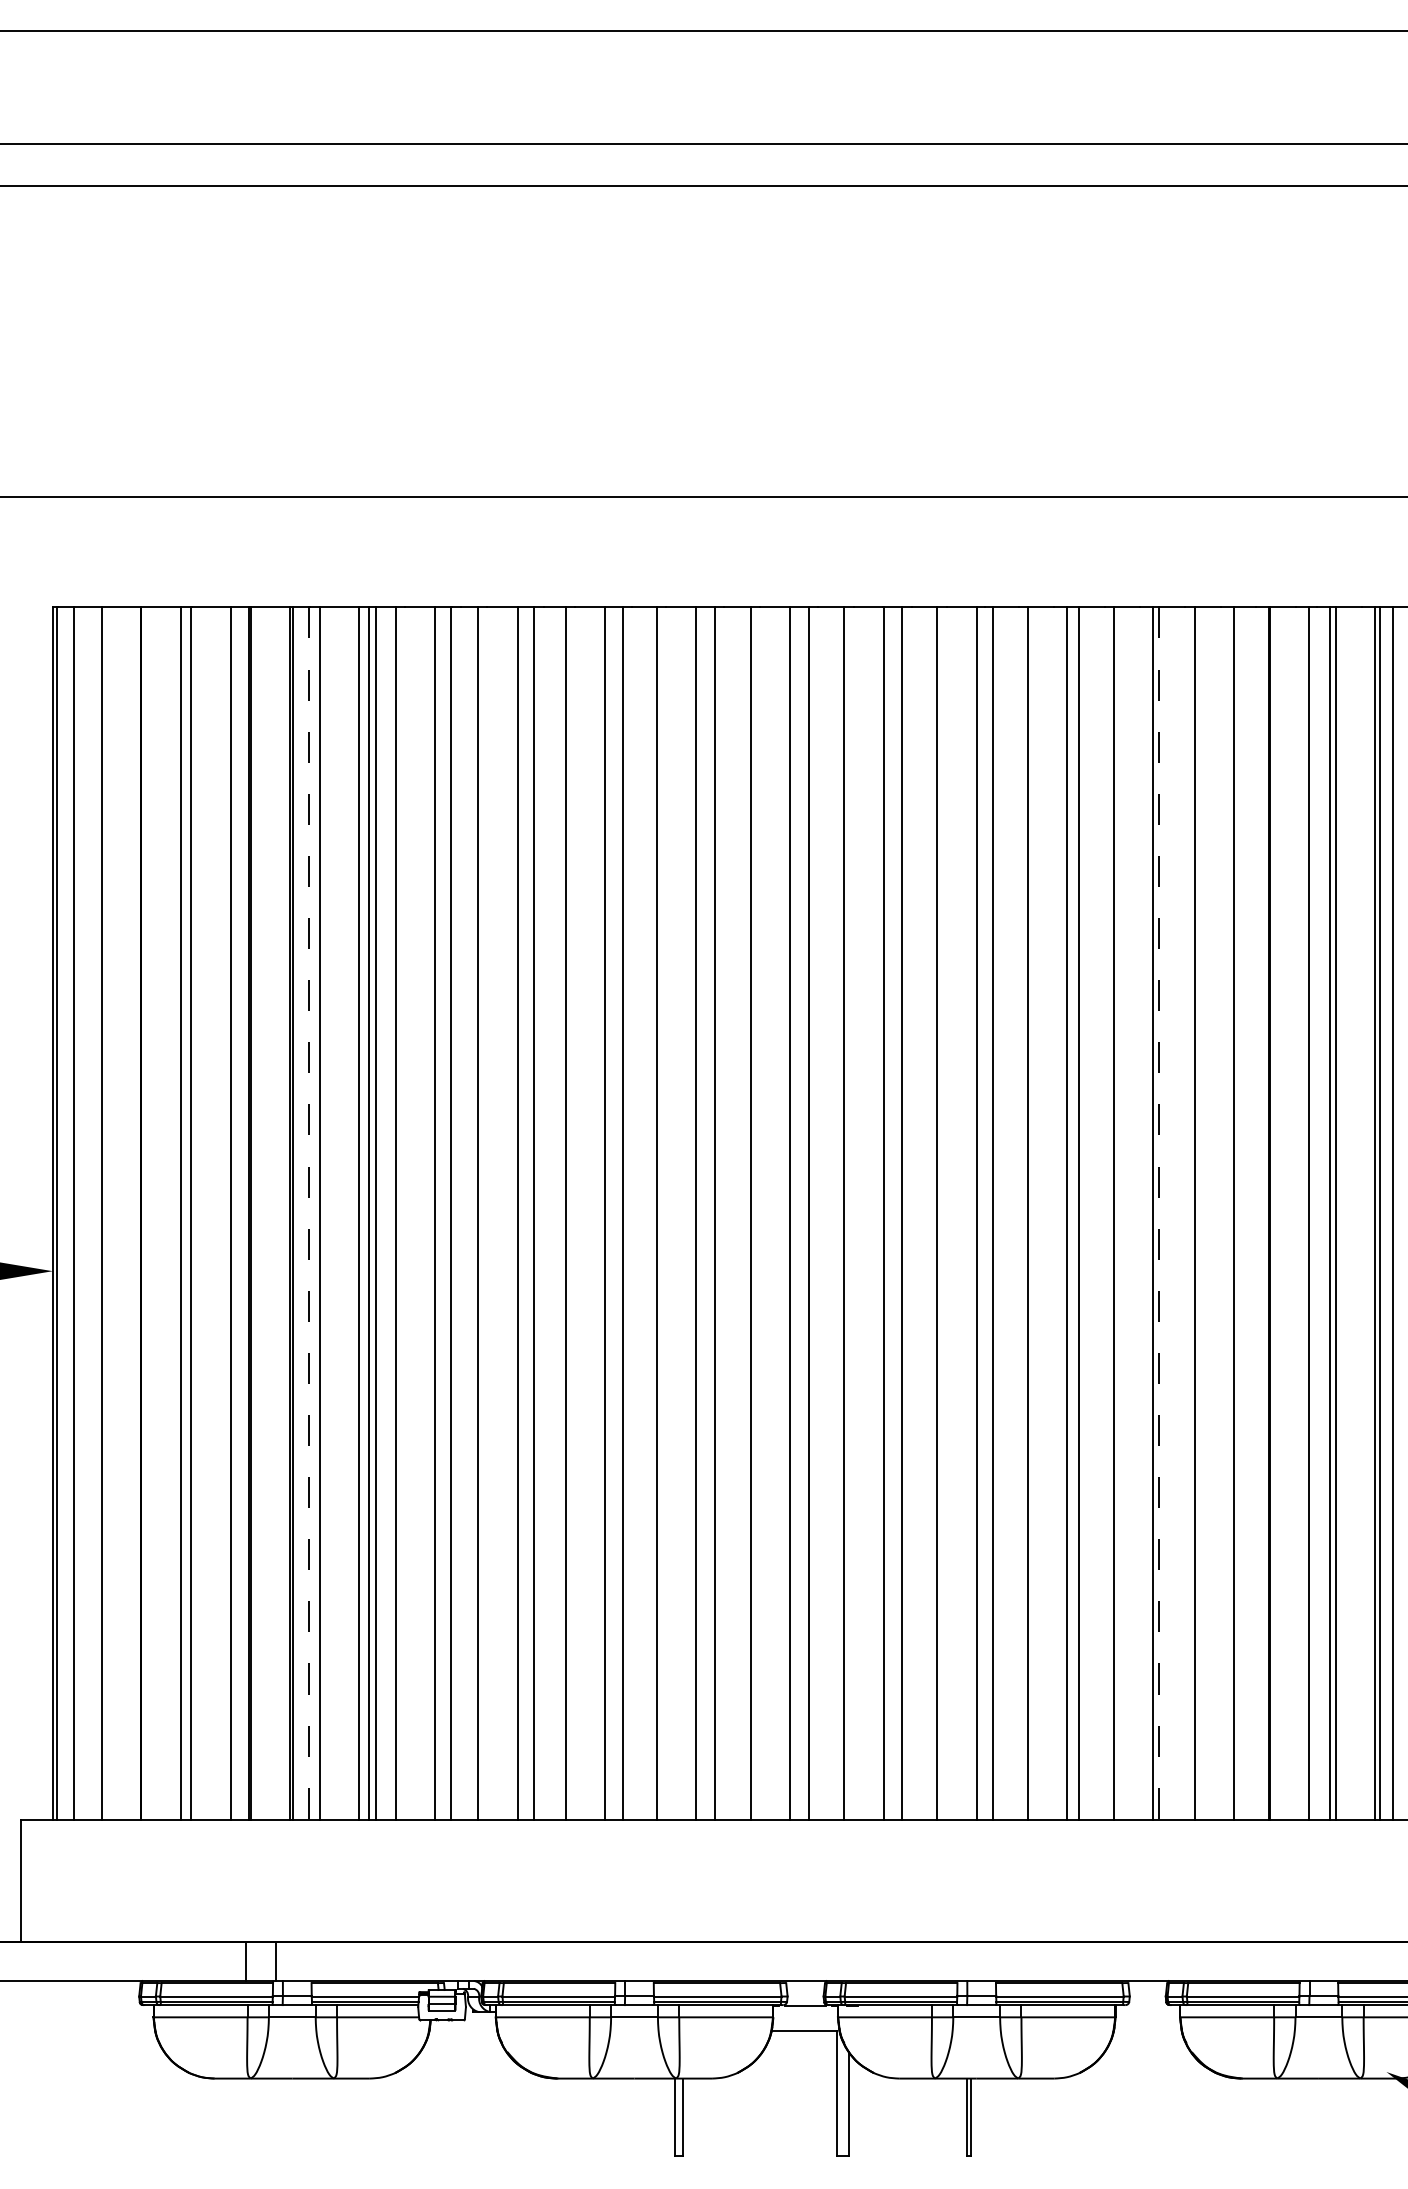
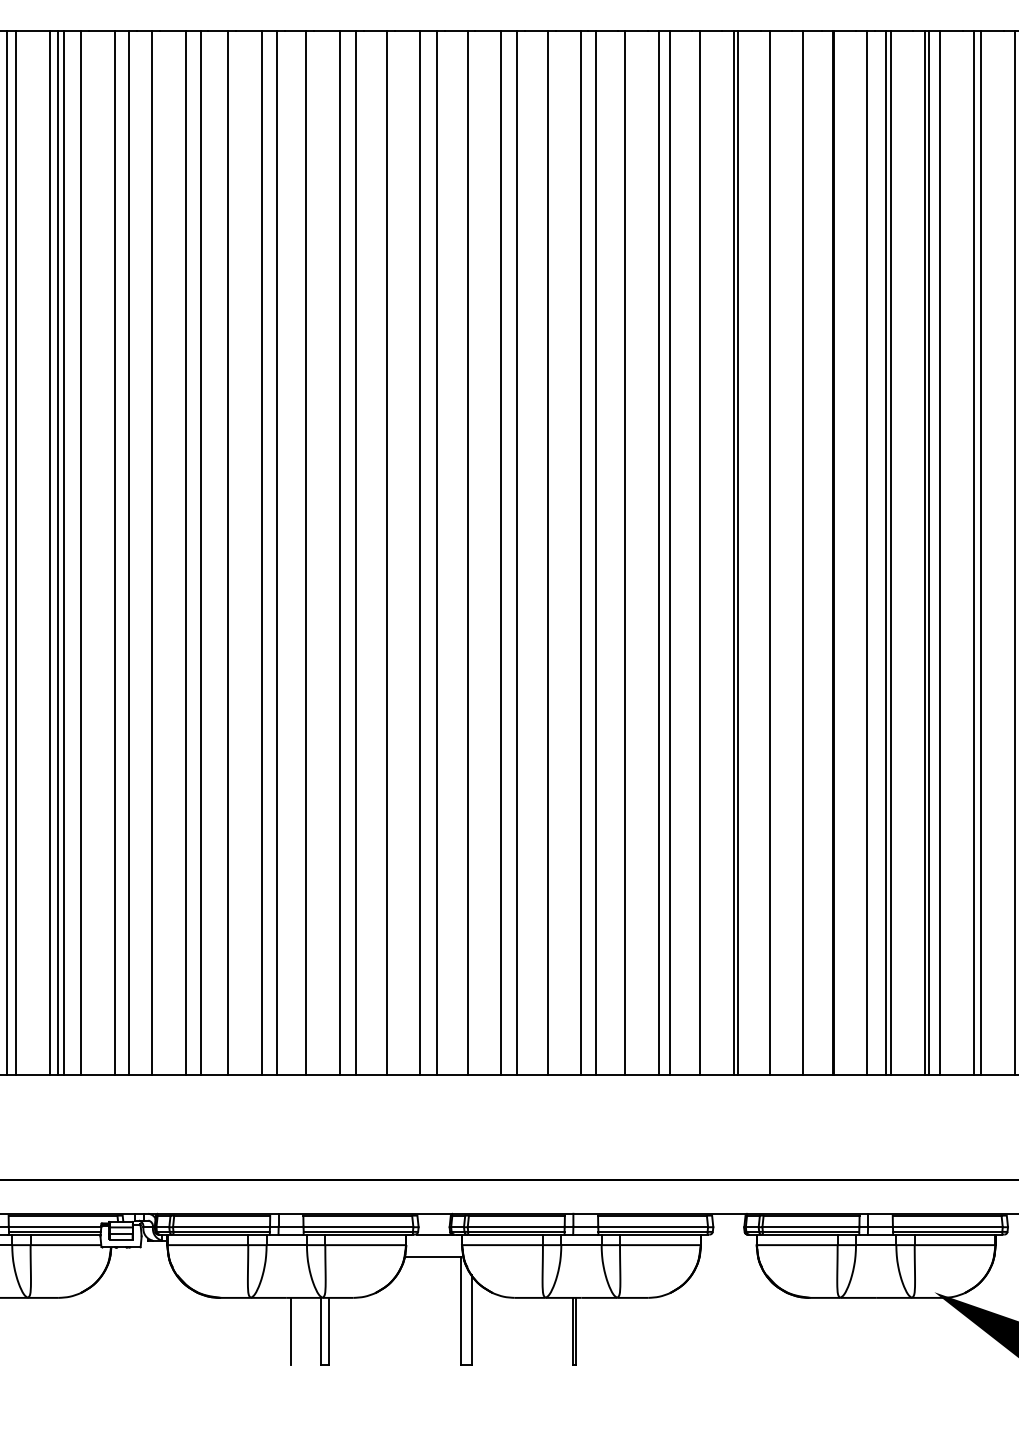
line: (309, 1214) -> (6, 553), dashed -> solid
line: (1158, 1214) -> (738, 553), dashed -> solid
line: (639, 2117) -> (291, 1331), added

